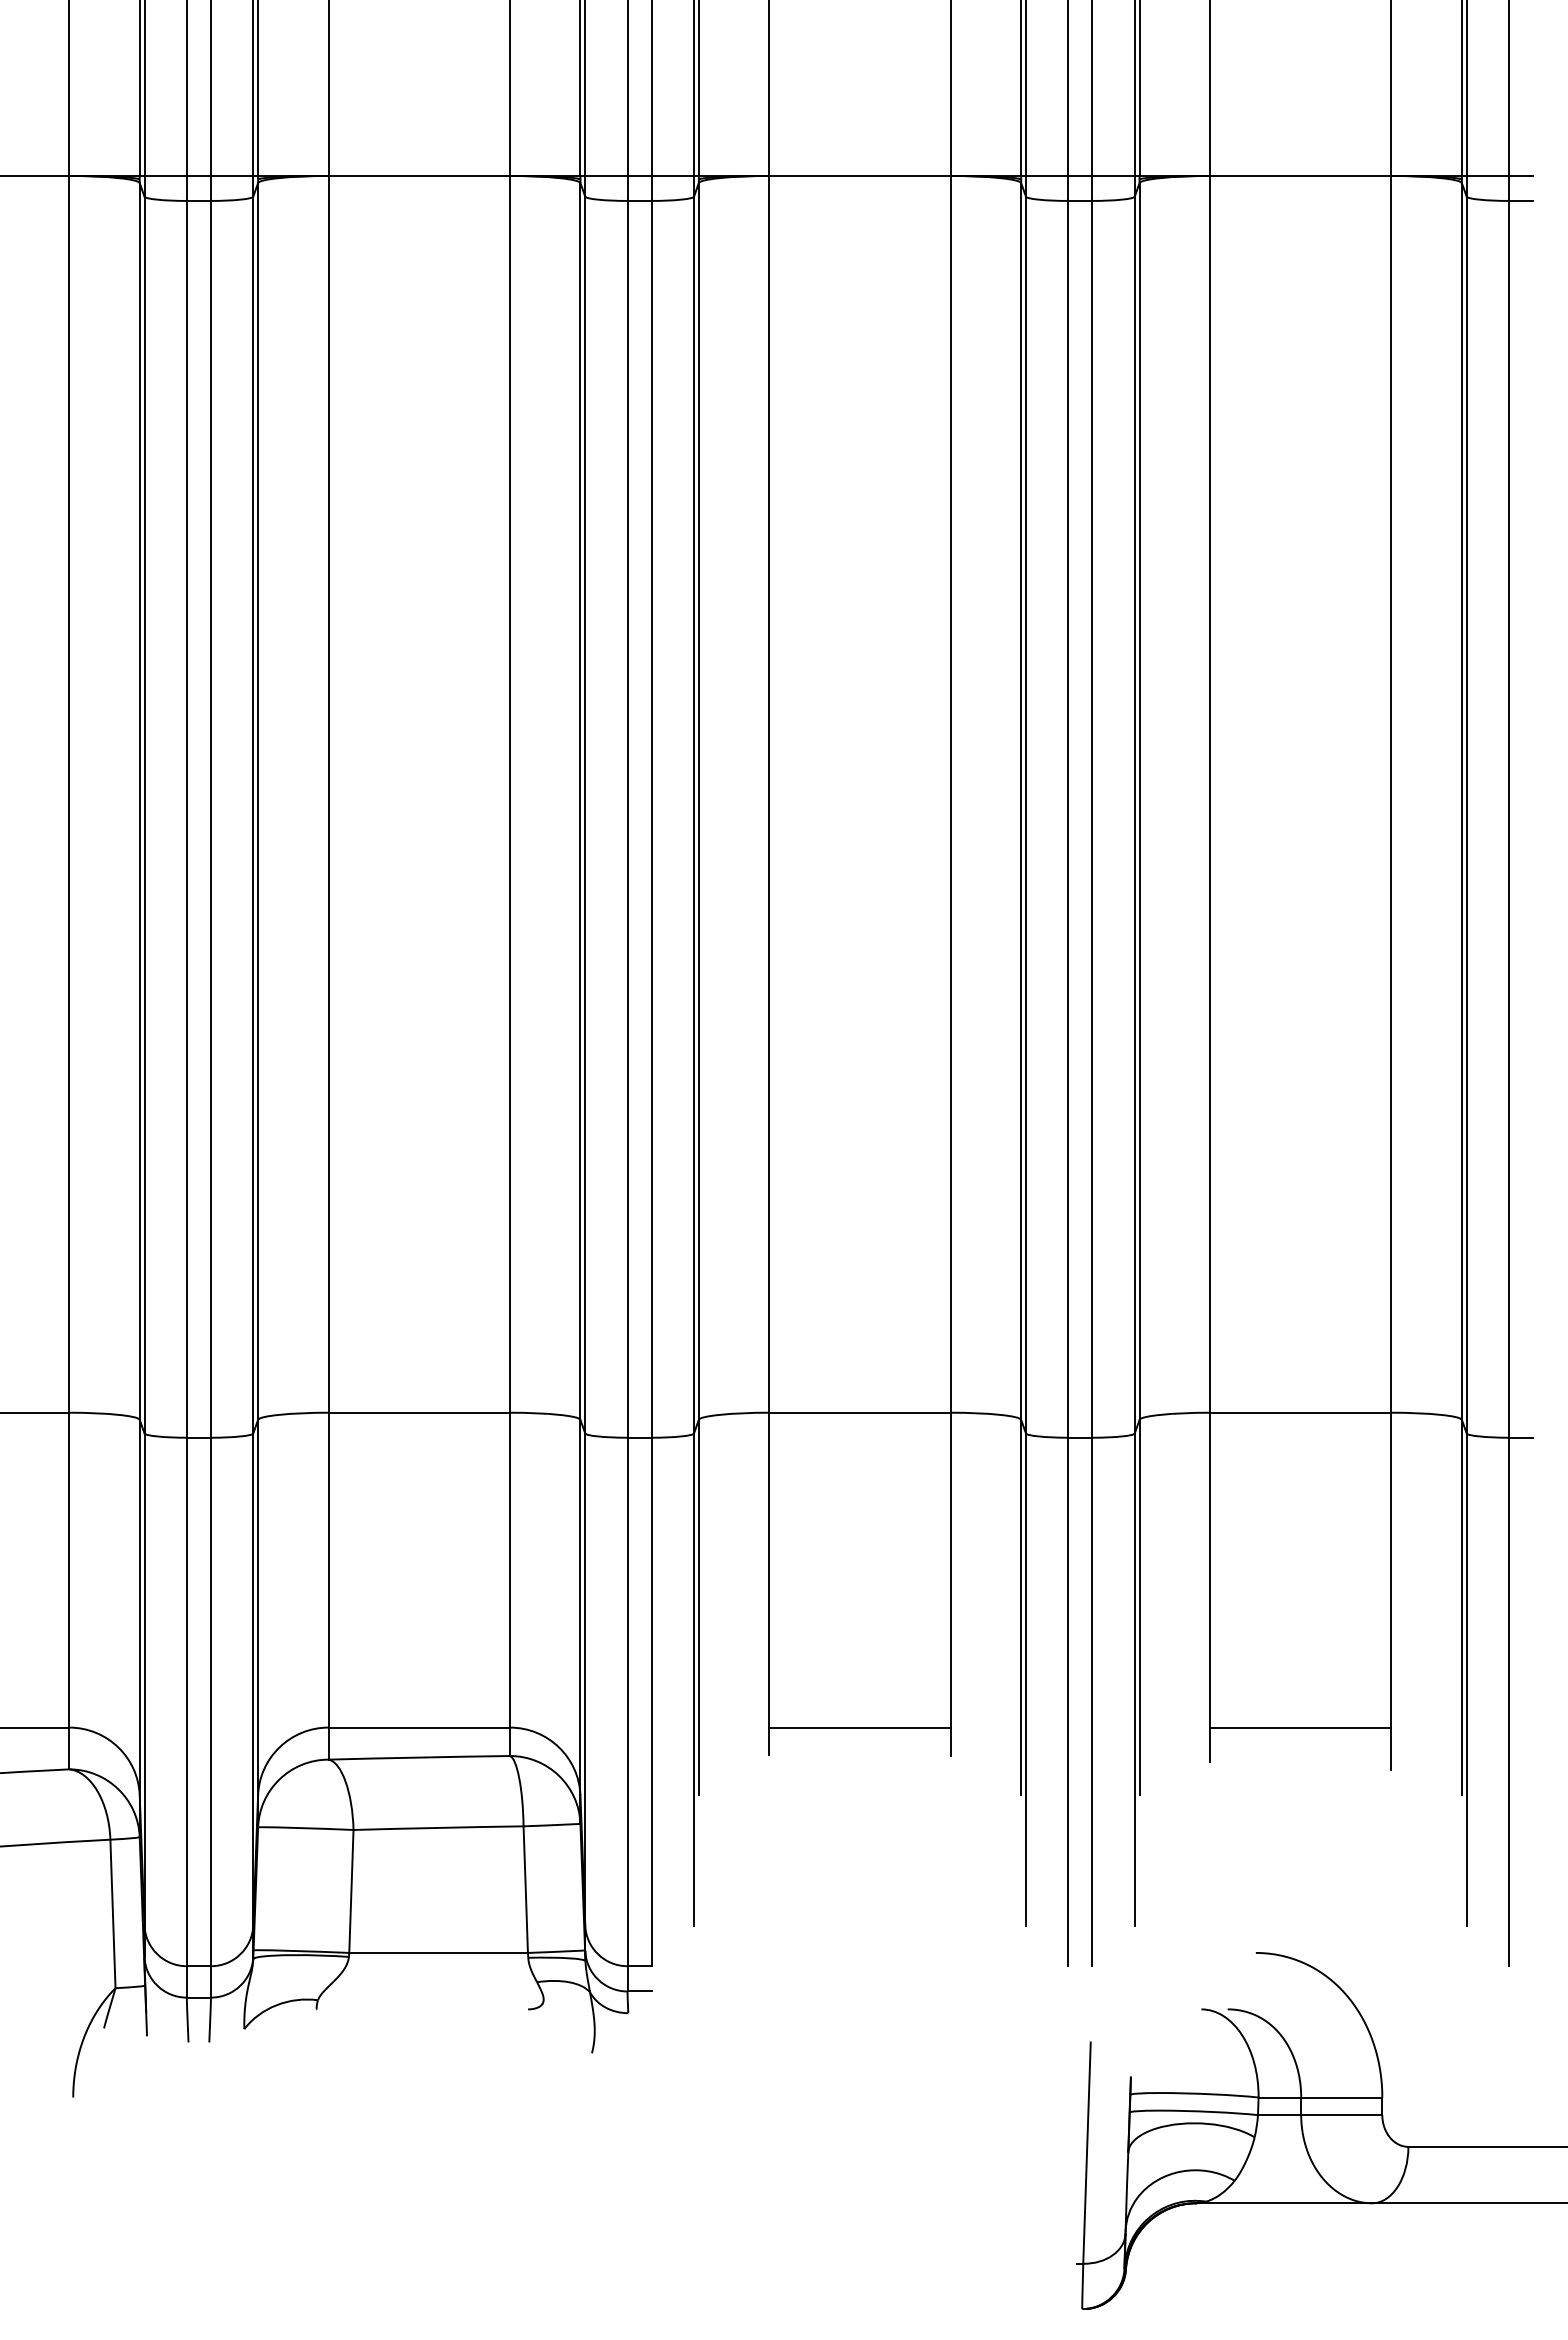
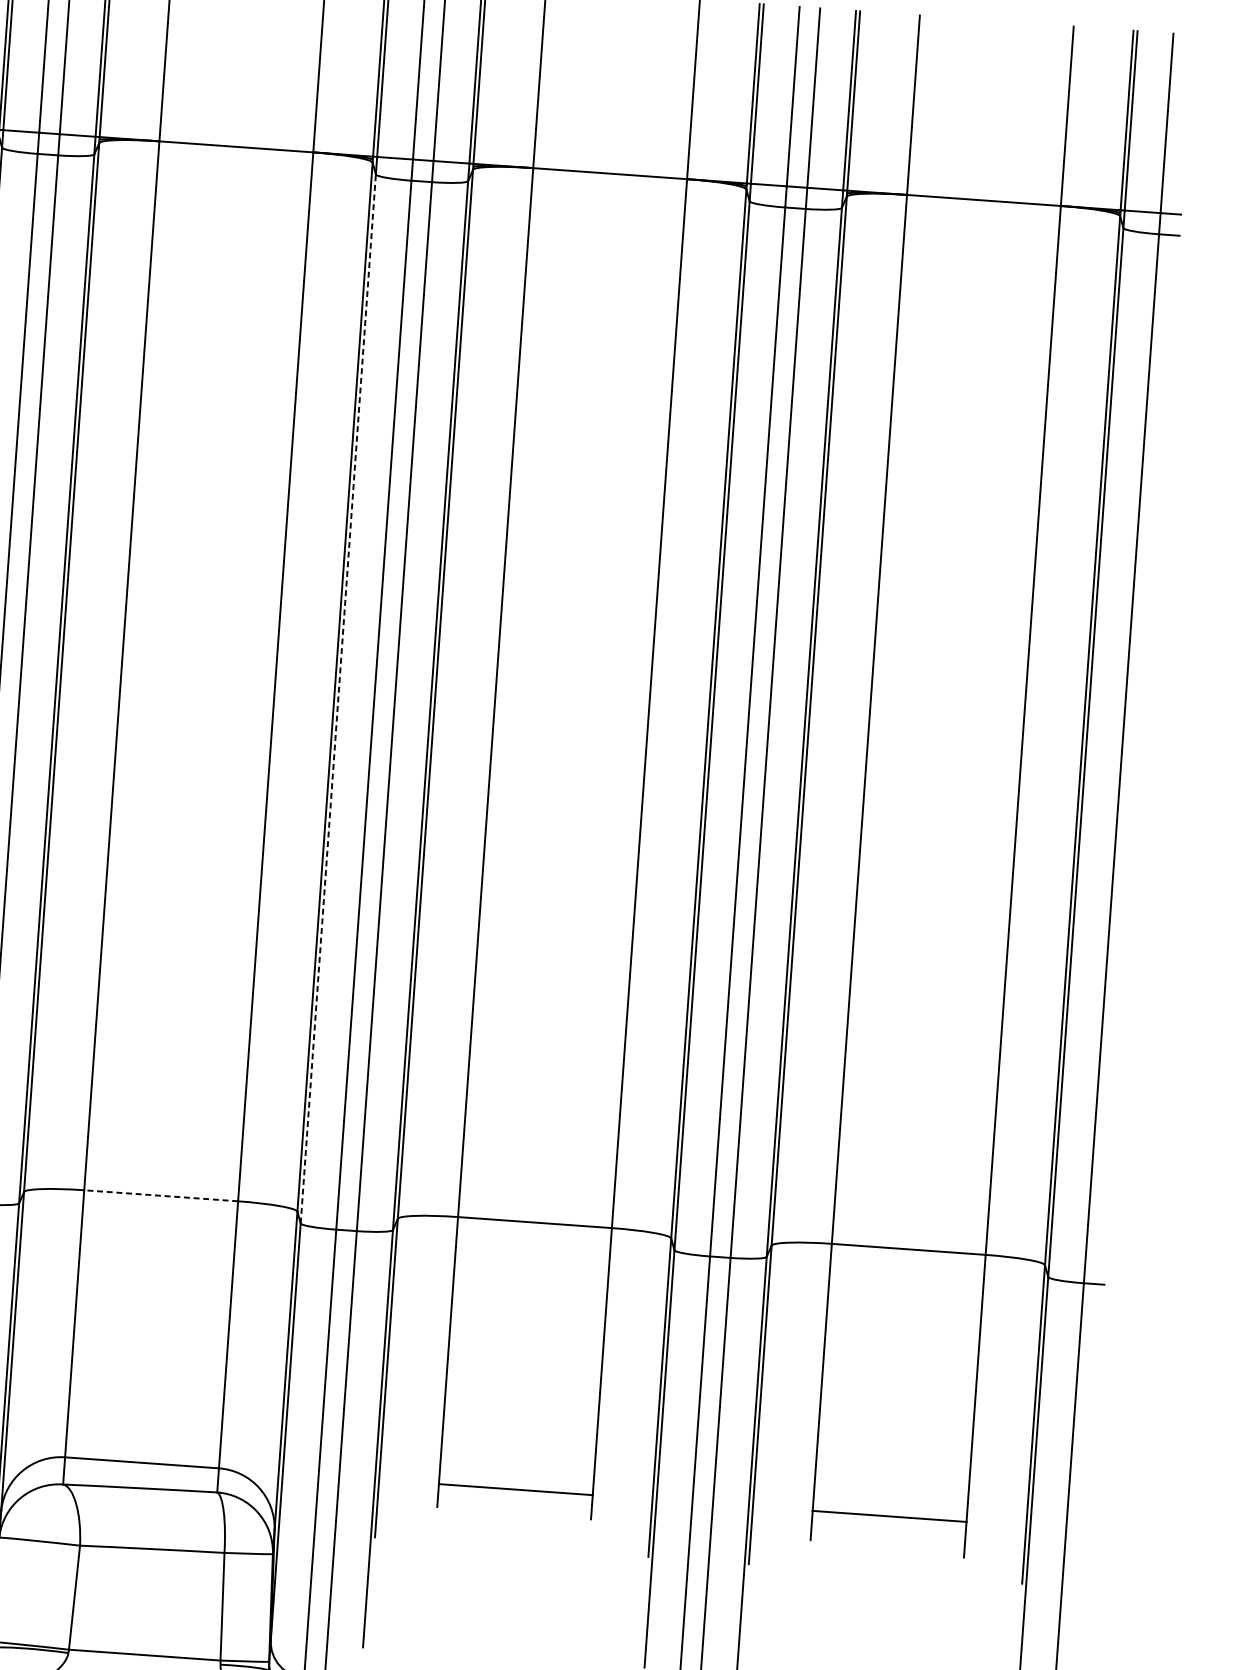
line: (585, 814) -> (338, 698), solid -> dashed
line: (419, 1412) -> (161, 1195), solid -> dashed

